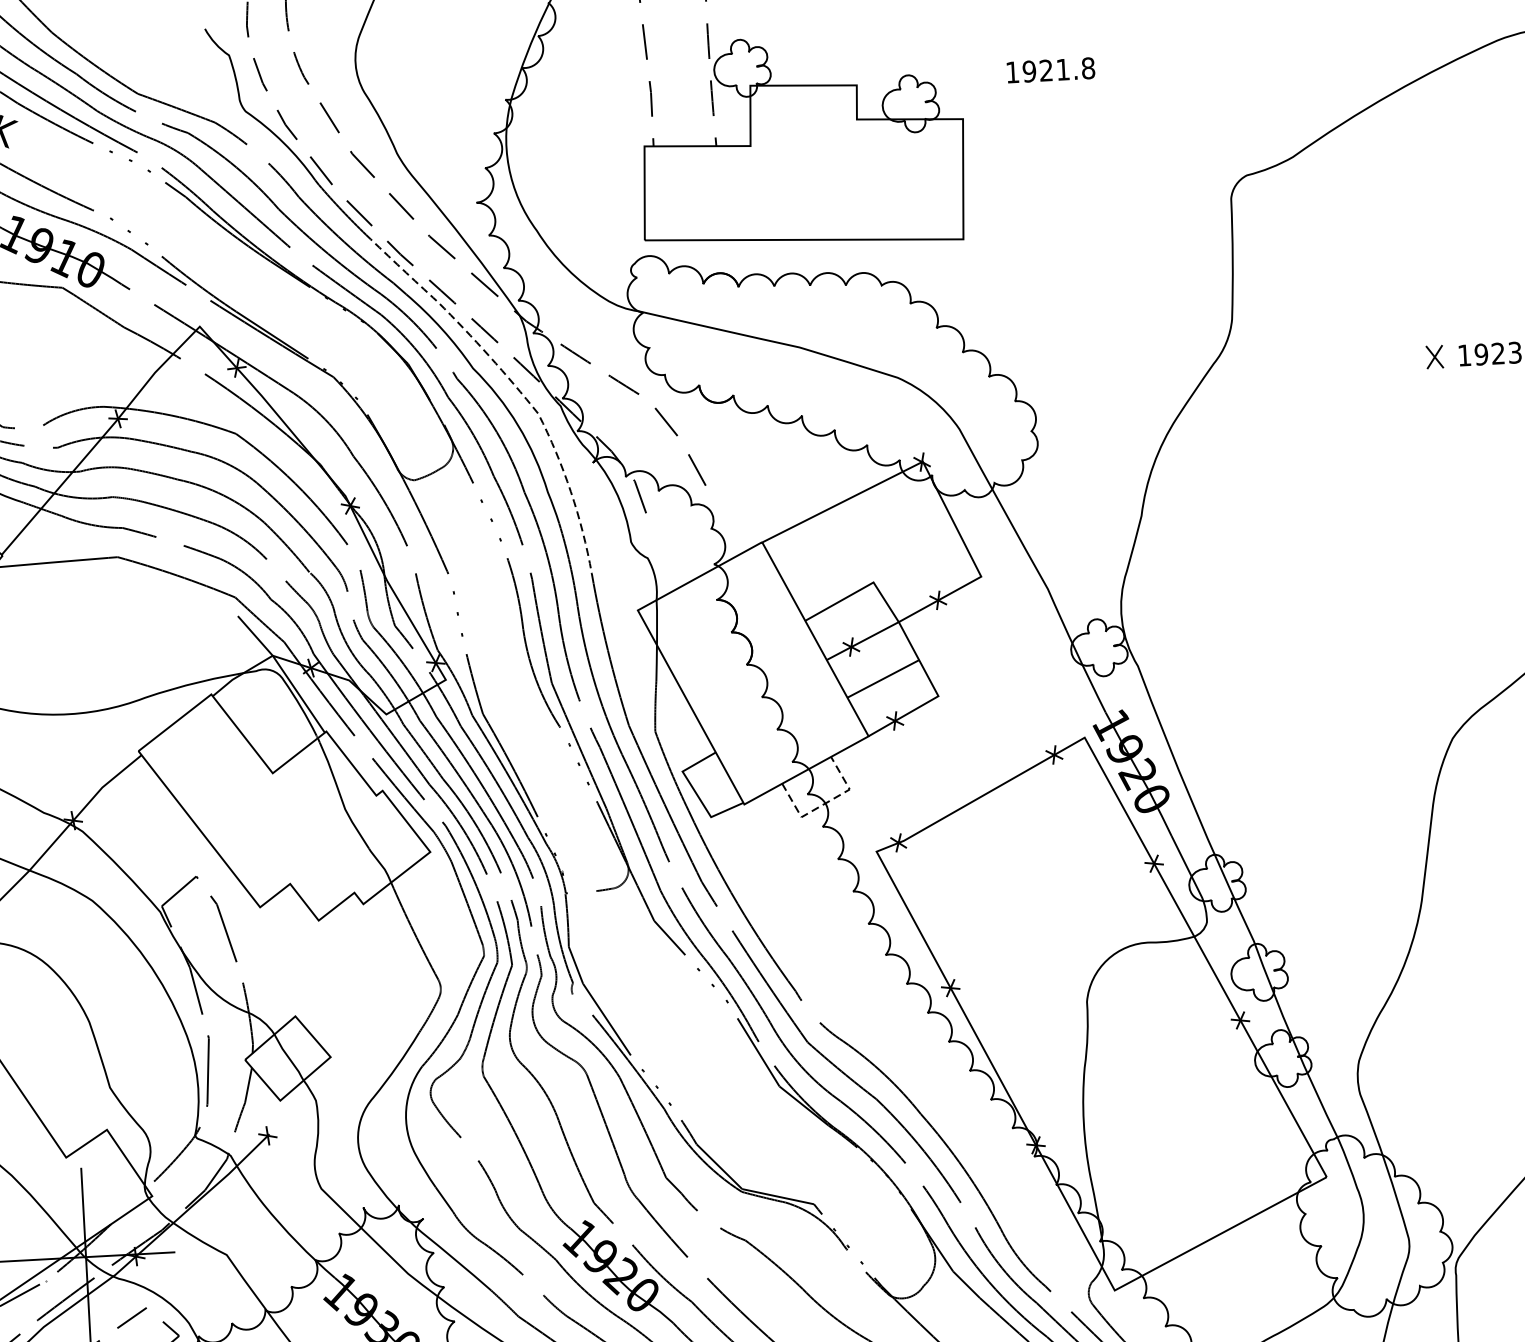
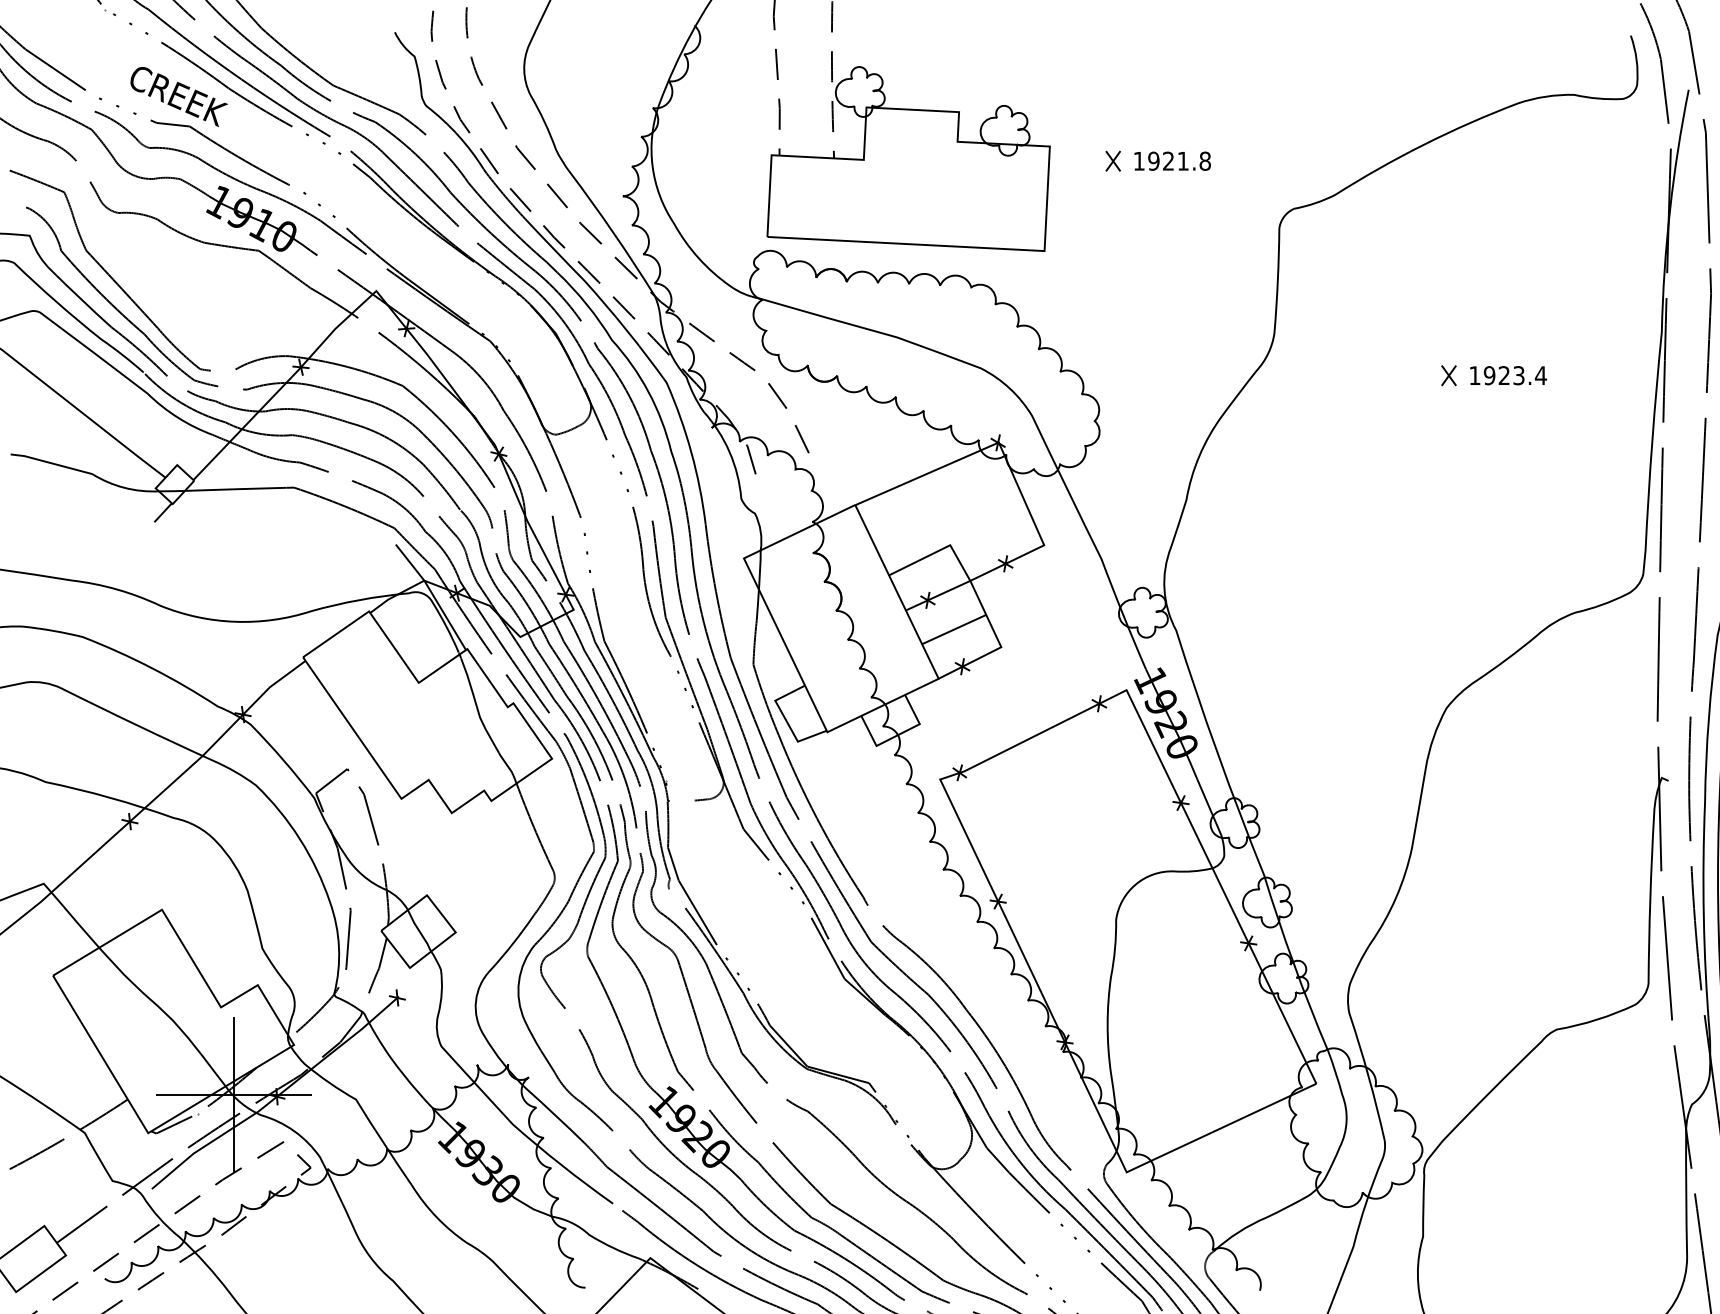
text: (1050, 69) -> (1172, 160), moved
part: (1035, 131) -> (1112, 160), added
line: (514, 384) -> (647, 356), dashed -> solid
line: (824, 803) -> (897, 735), dashed -> solid

